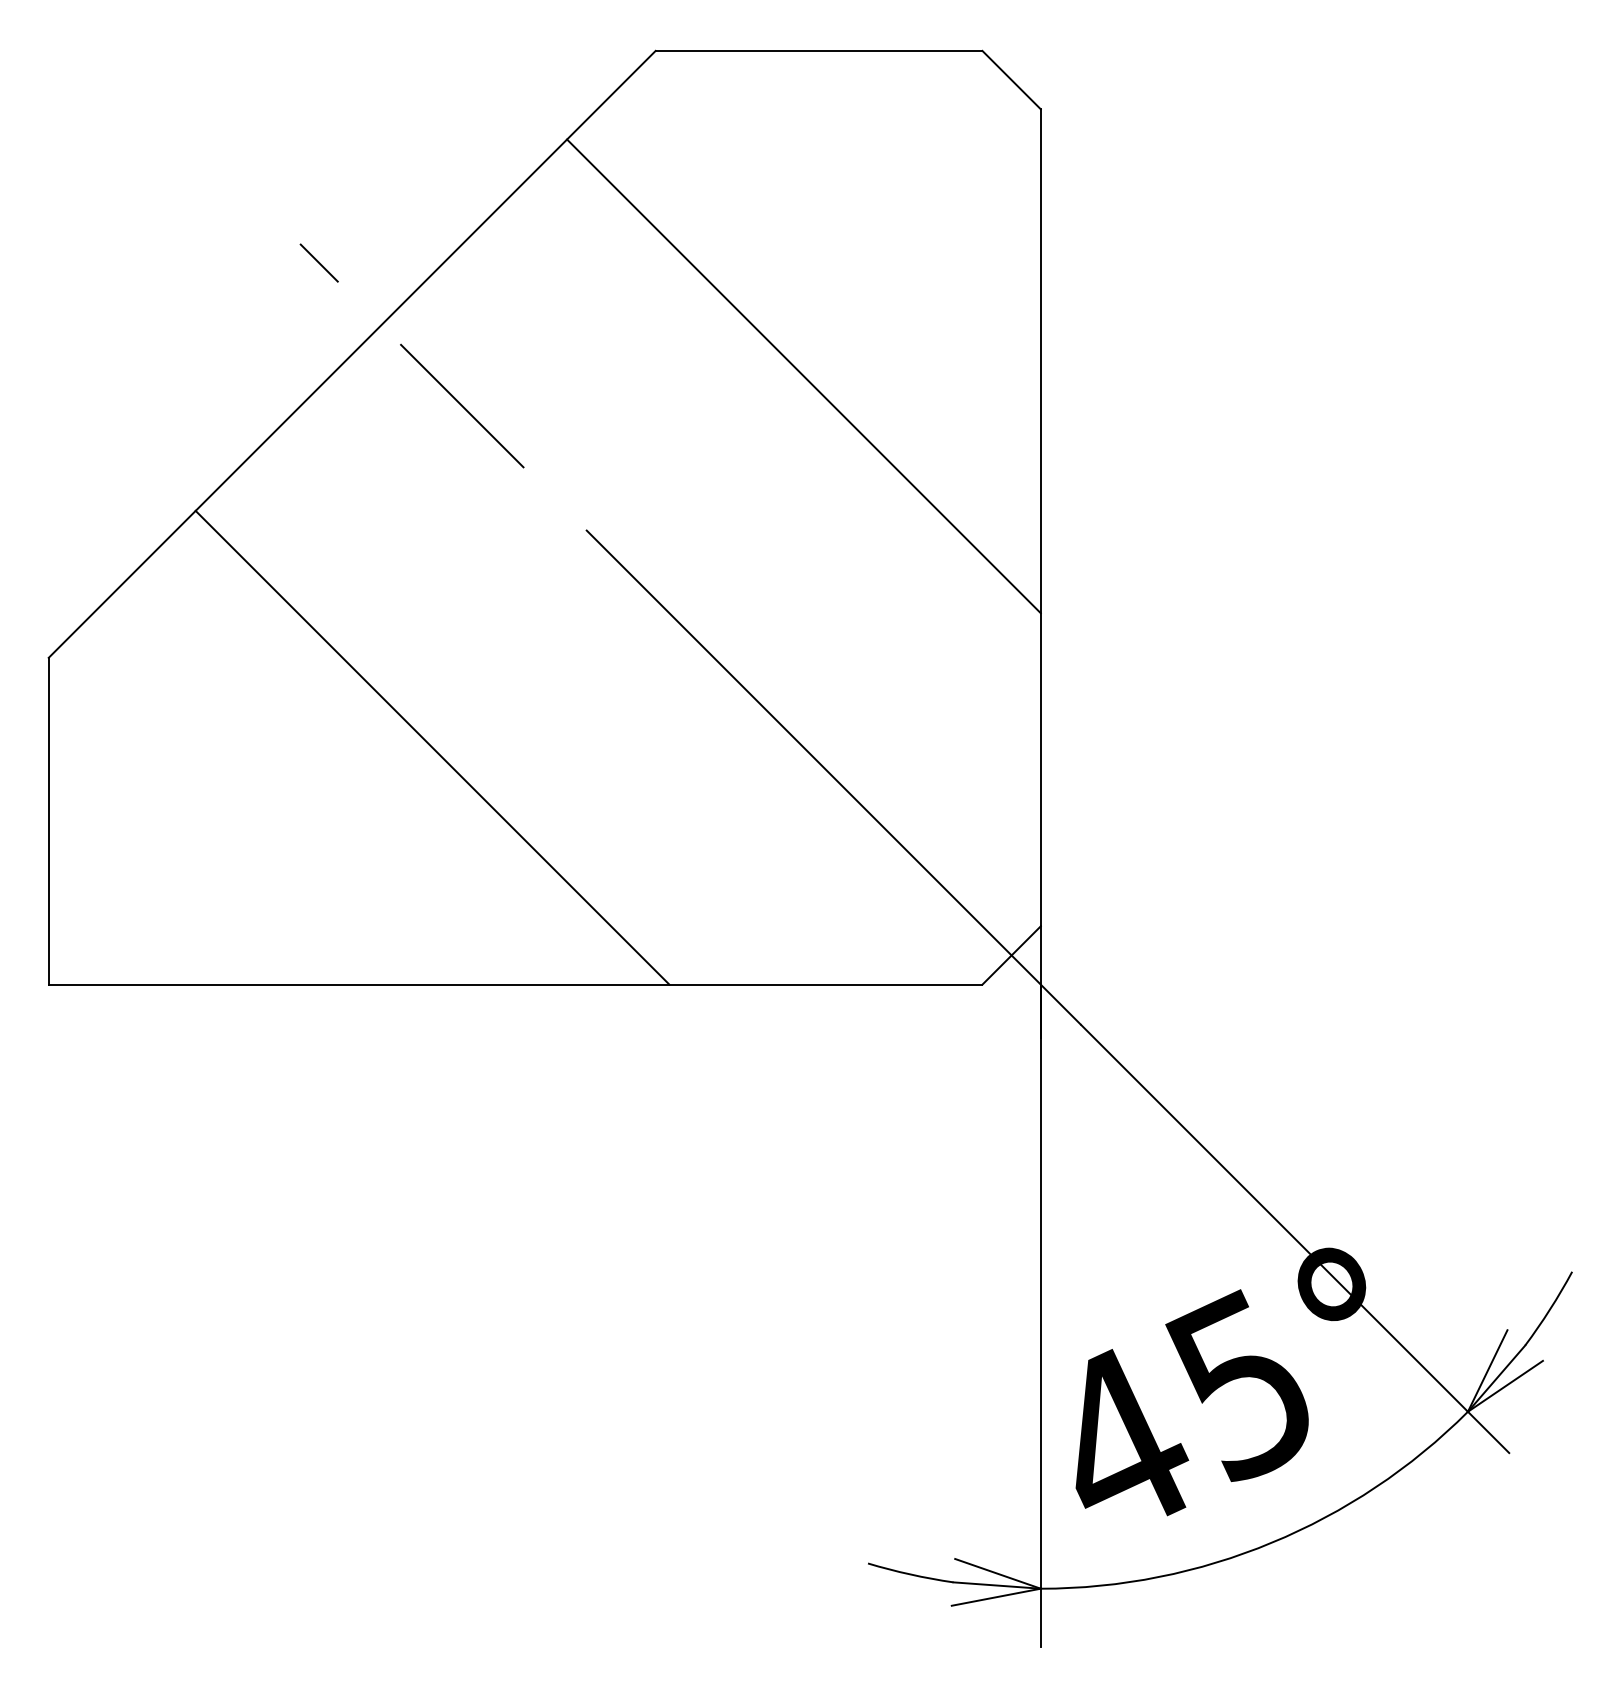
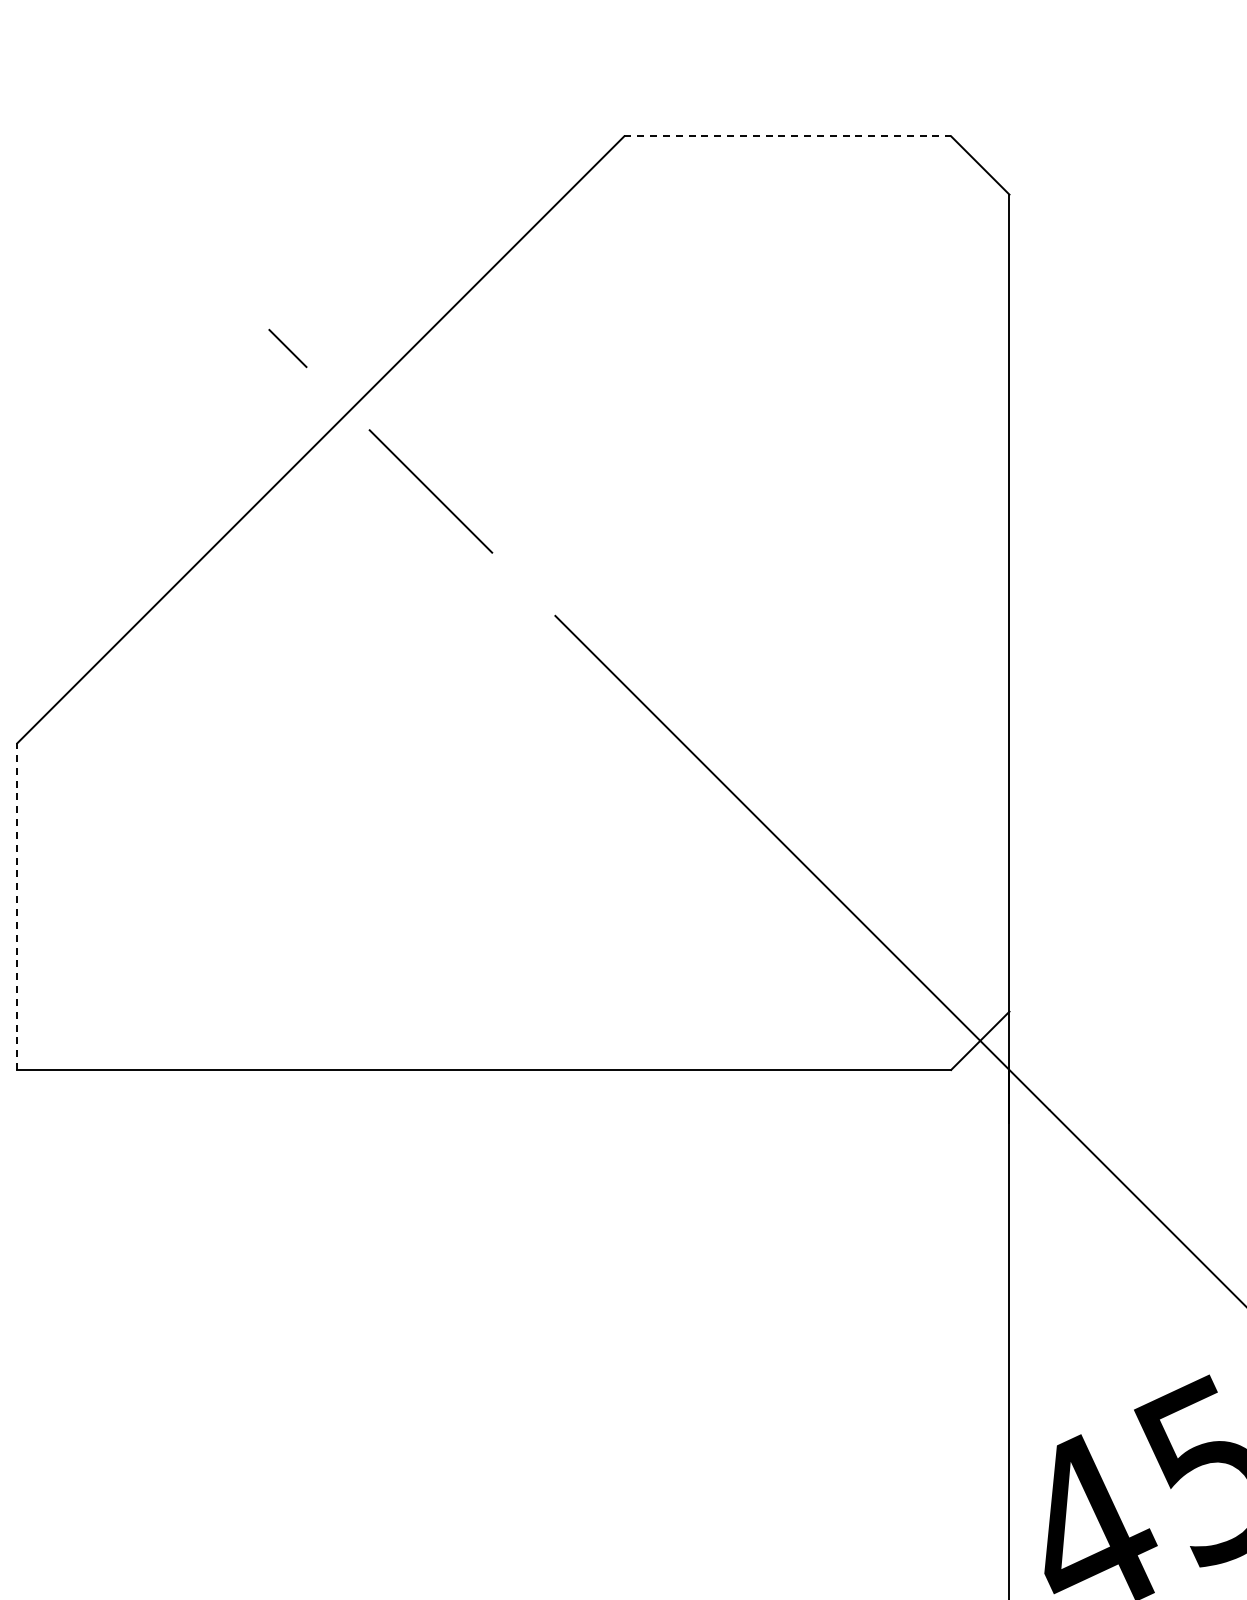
line: (819, 50) -> (788, 135), solid -> dashed
line: (803, 376) -> (772, 461), removed
line: (432, 747) -> (401, 832), removed
line: (48, 820) -> (17, 905), solid -> dashed

